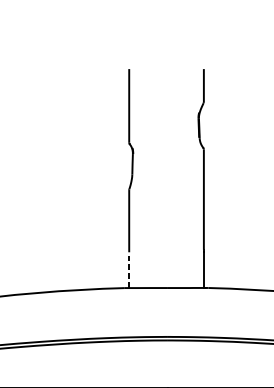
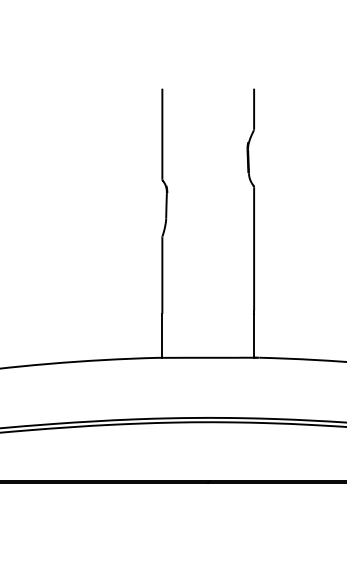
line: (129, 269) -> (162, 335), dashed -> solid

